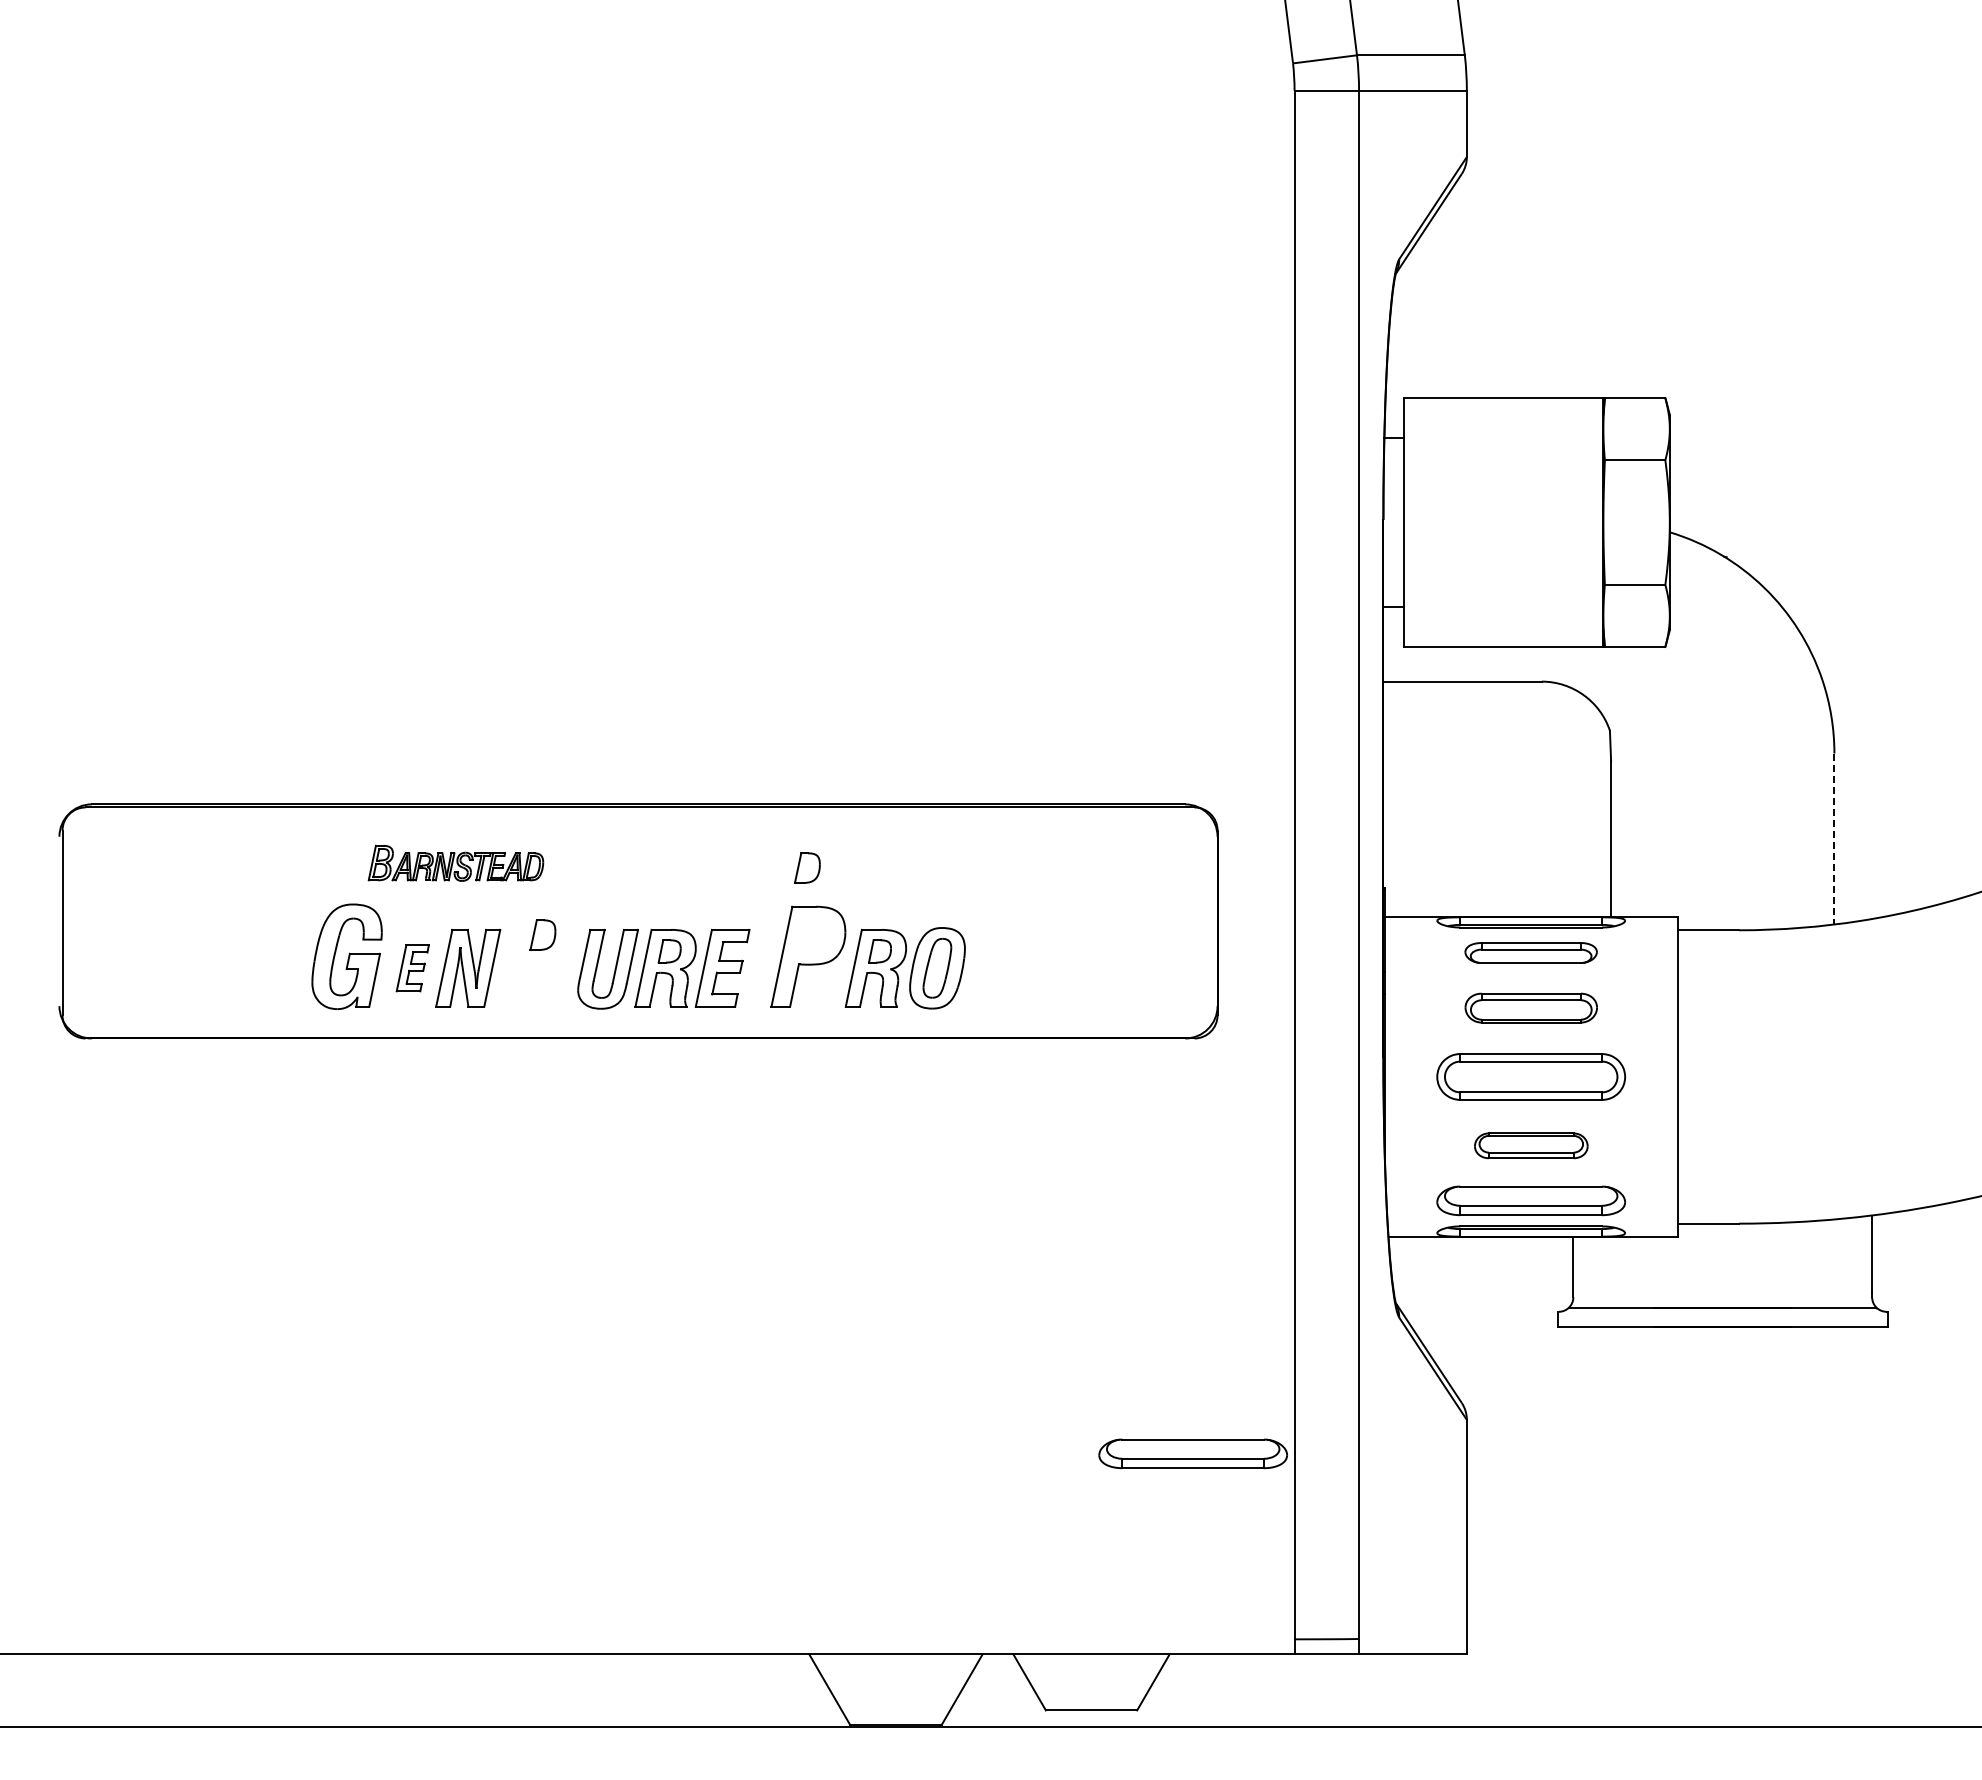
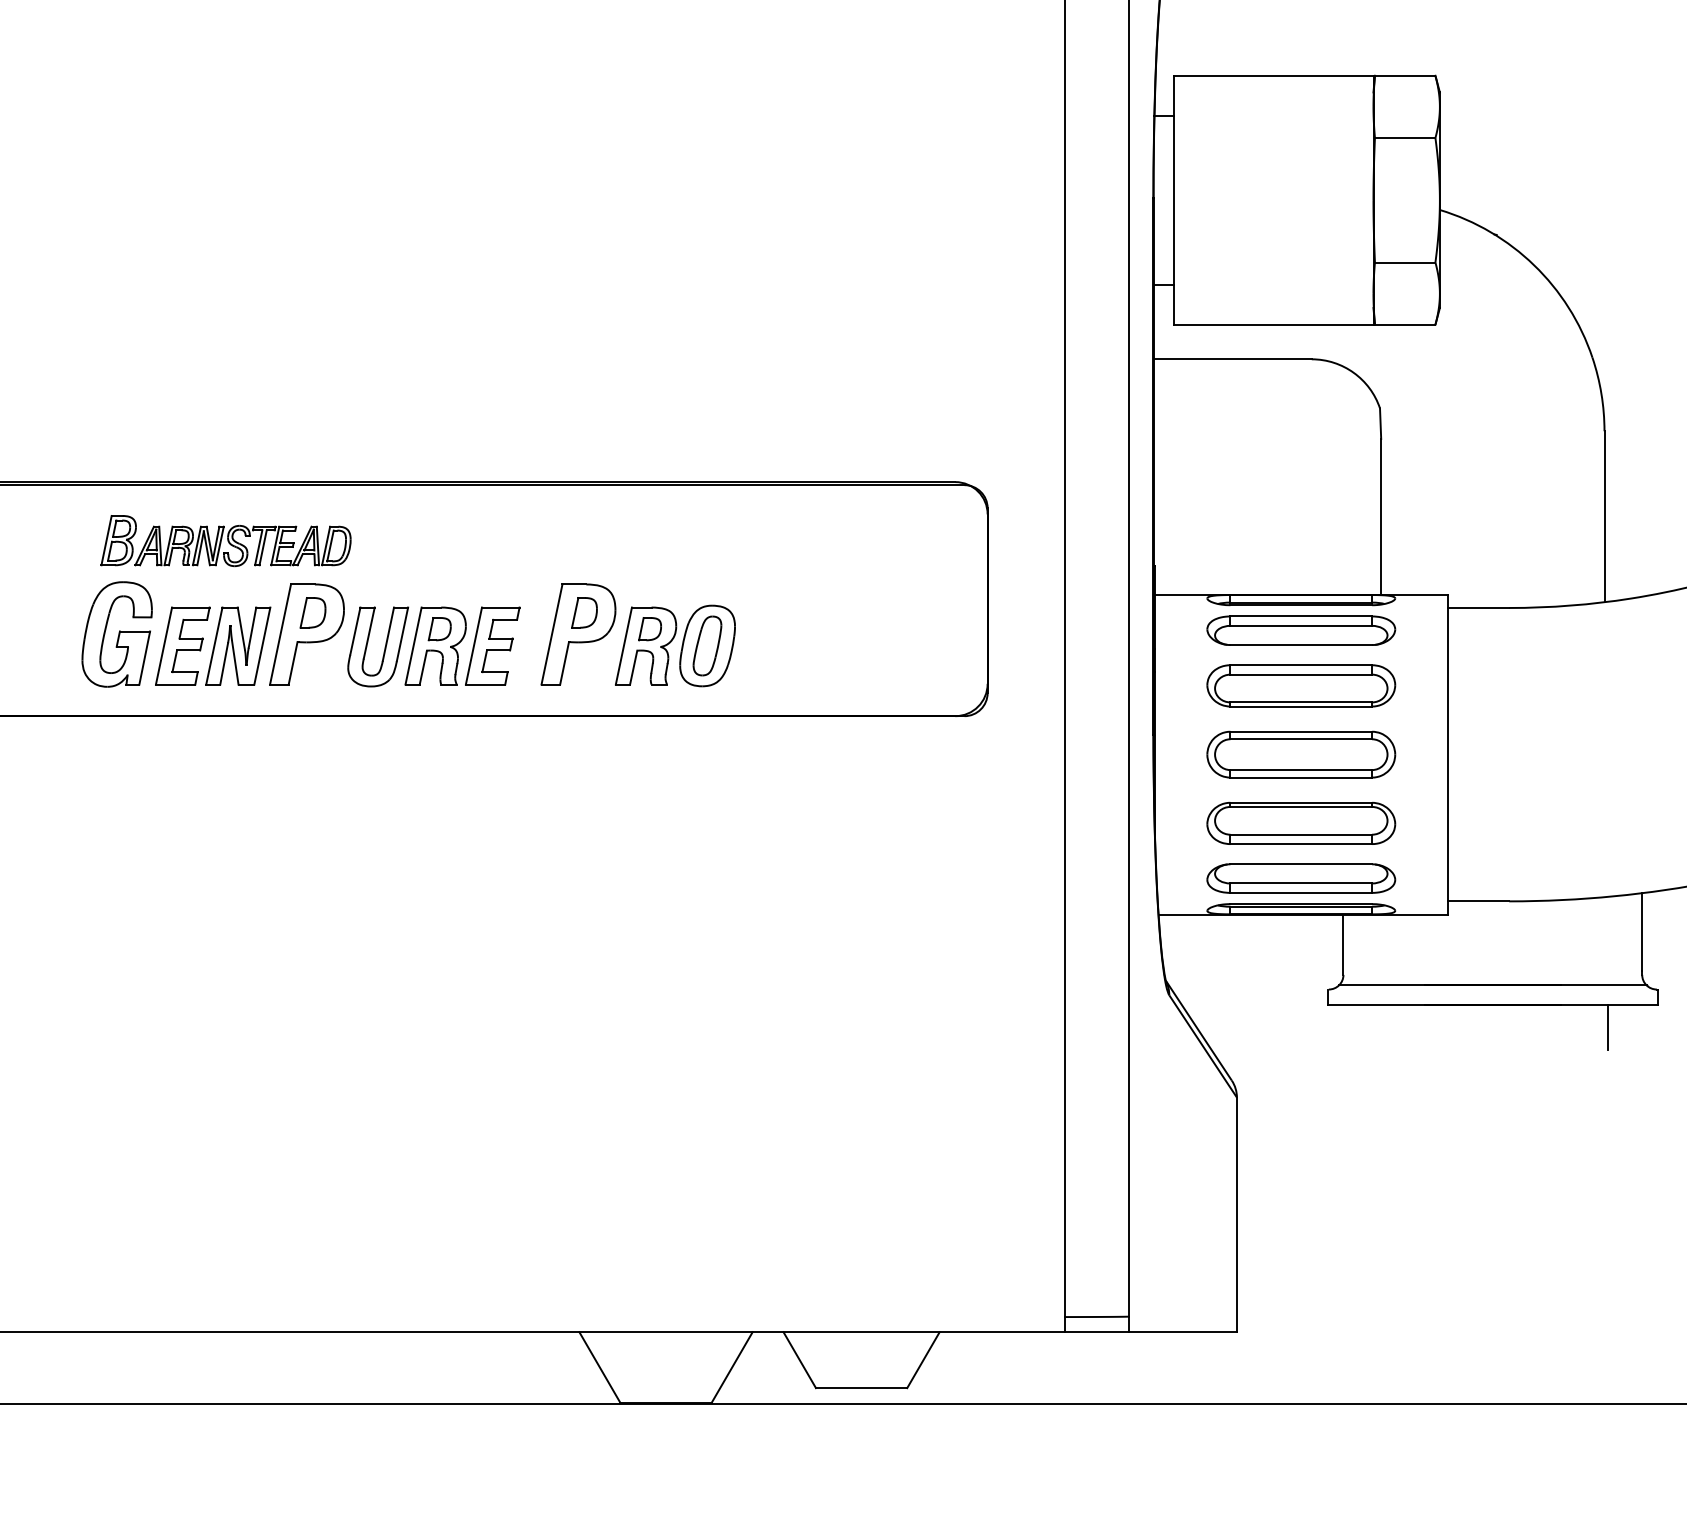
line: (1834, 839) -> (1604, 517), dashed -> solid
part: (455, 863) -> (225, 541), size x1.43
part: (807, 867) -> (584, 612), moved
part: (1530, 952) -> (1300, 630), size x1.43
part: (536, 956) -> (306, 634), added
part: (412, 967) -> (182, 645), size x1.67
part: (1531, 1007) -> (1301, 685), size x1.43
part: (1531, 1145) -> (1301, 823), size x1.67
line: (1838, 1349) -> (1608, 1027), added
part: (1192, 1453) -> (962, 1131), removed

